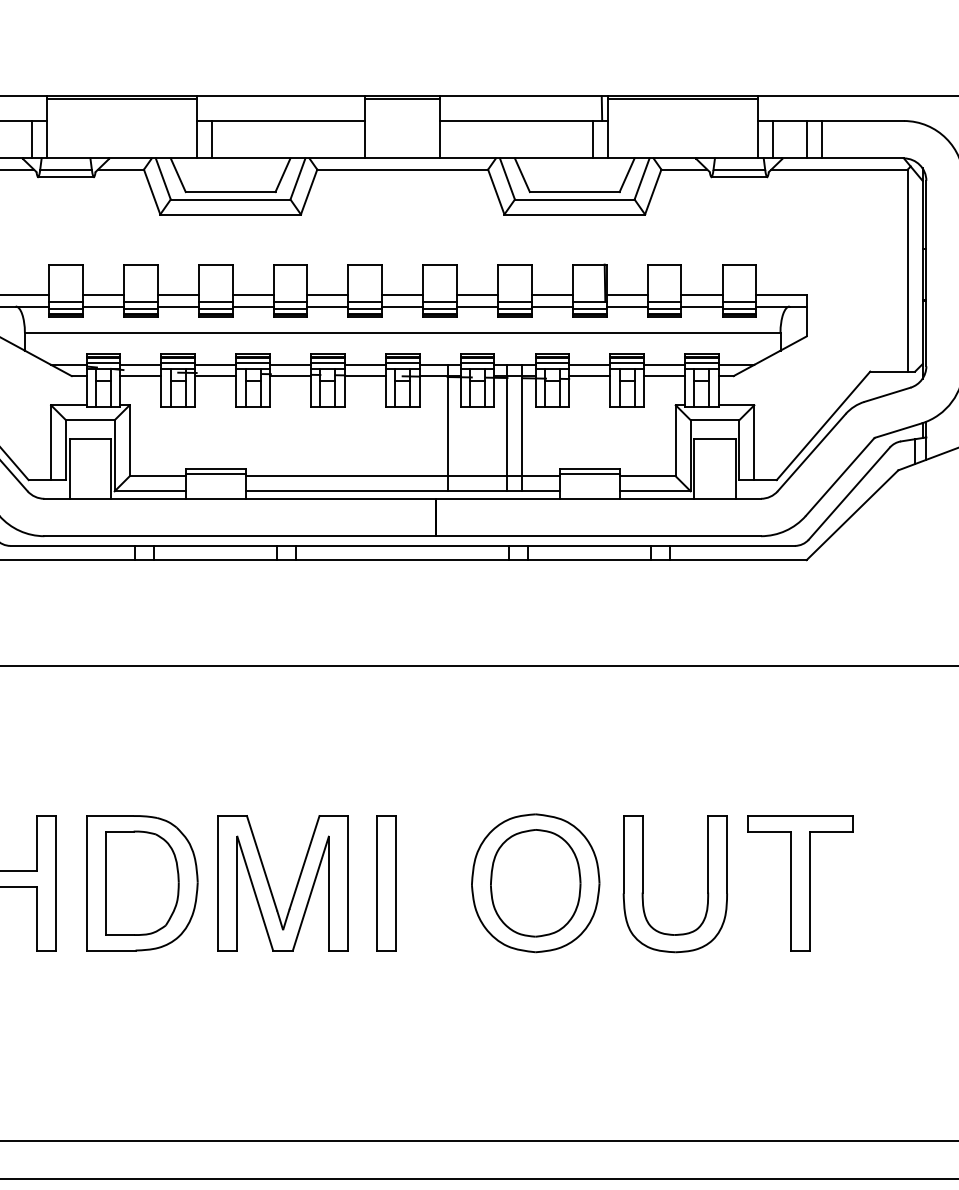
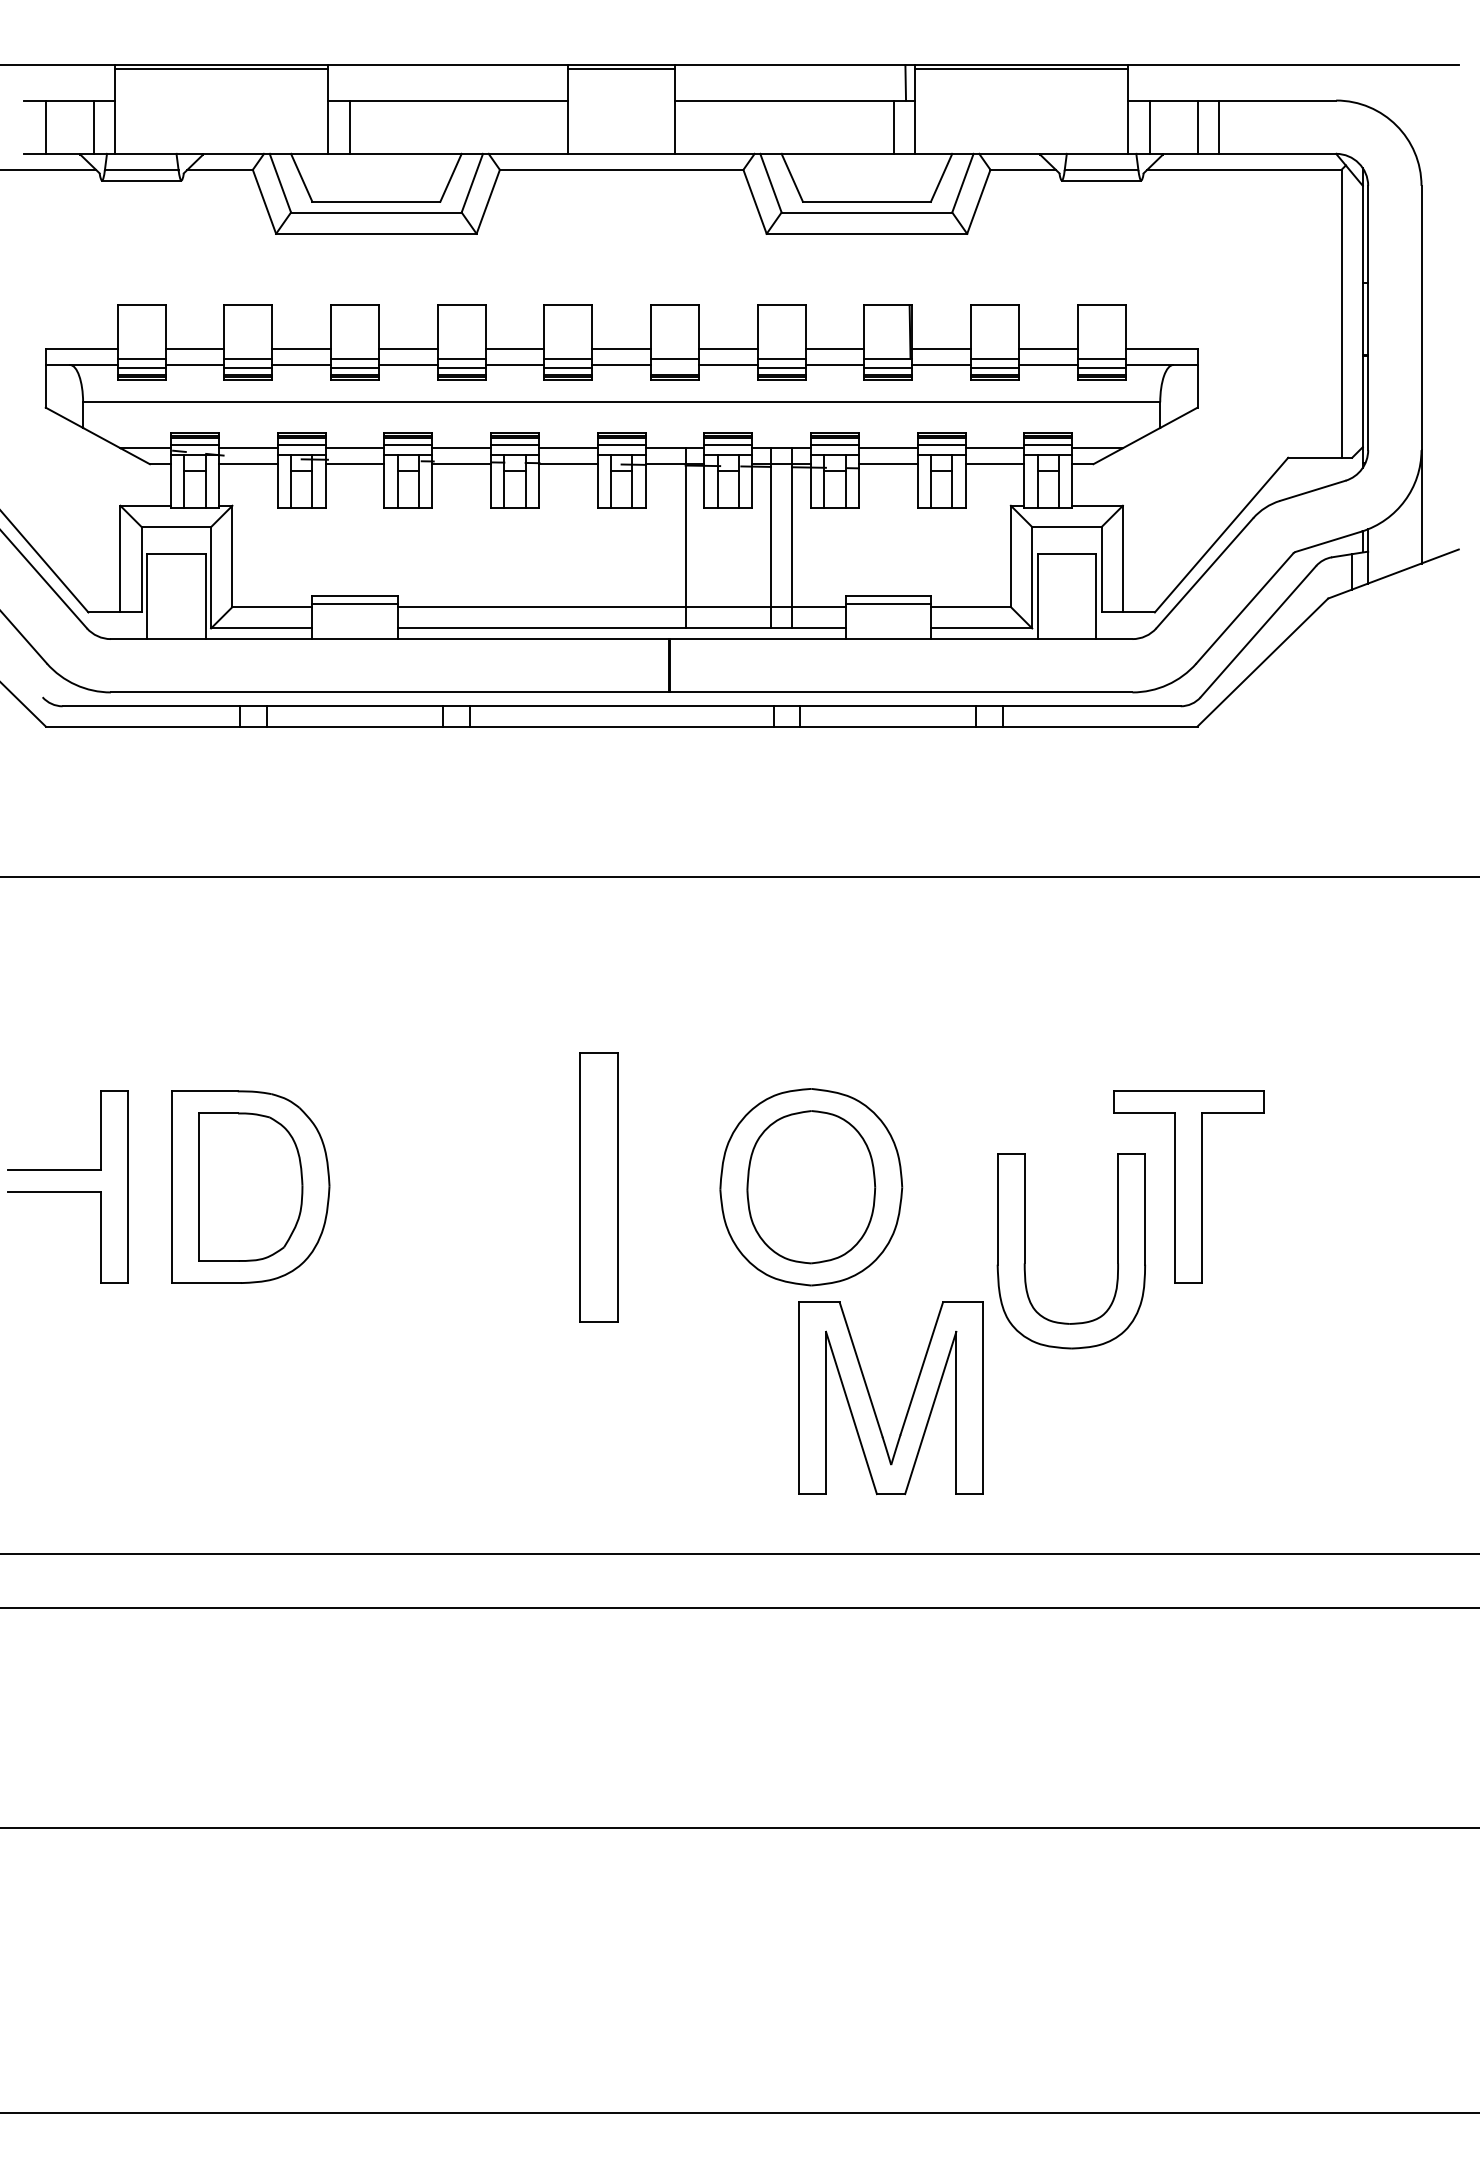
line: (439, 308) -> (674, 368), removed
part: (386, 882) -> (598, 1186), size x1.4
part: (643, 884) -> (1025, 1251), moved
part: (270, 887) -> (873, 1404), moved

